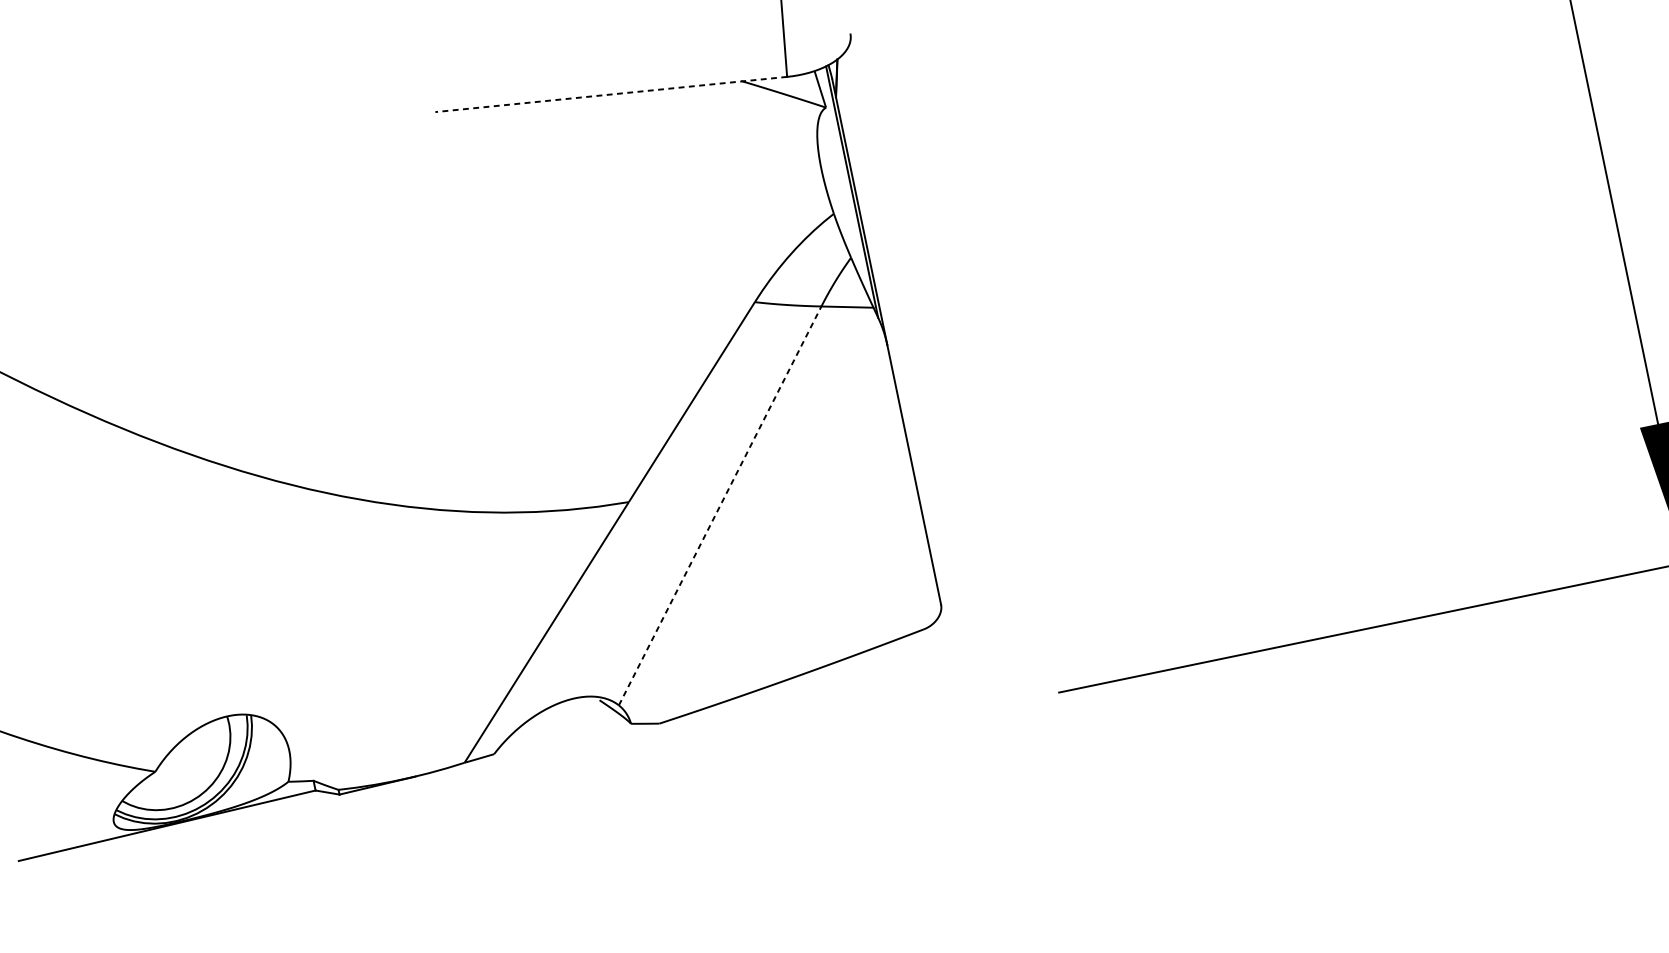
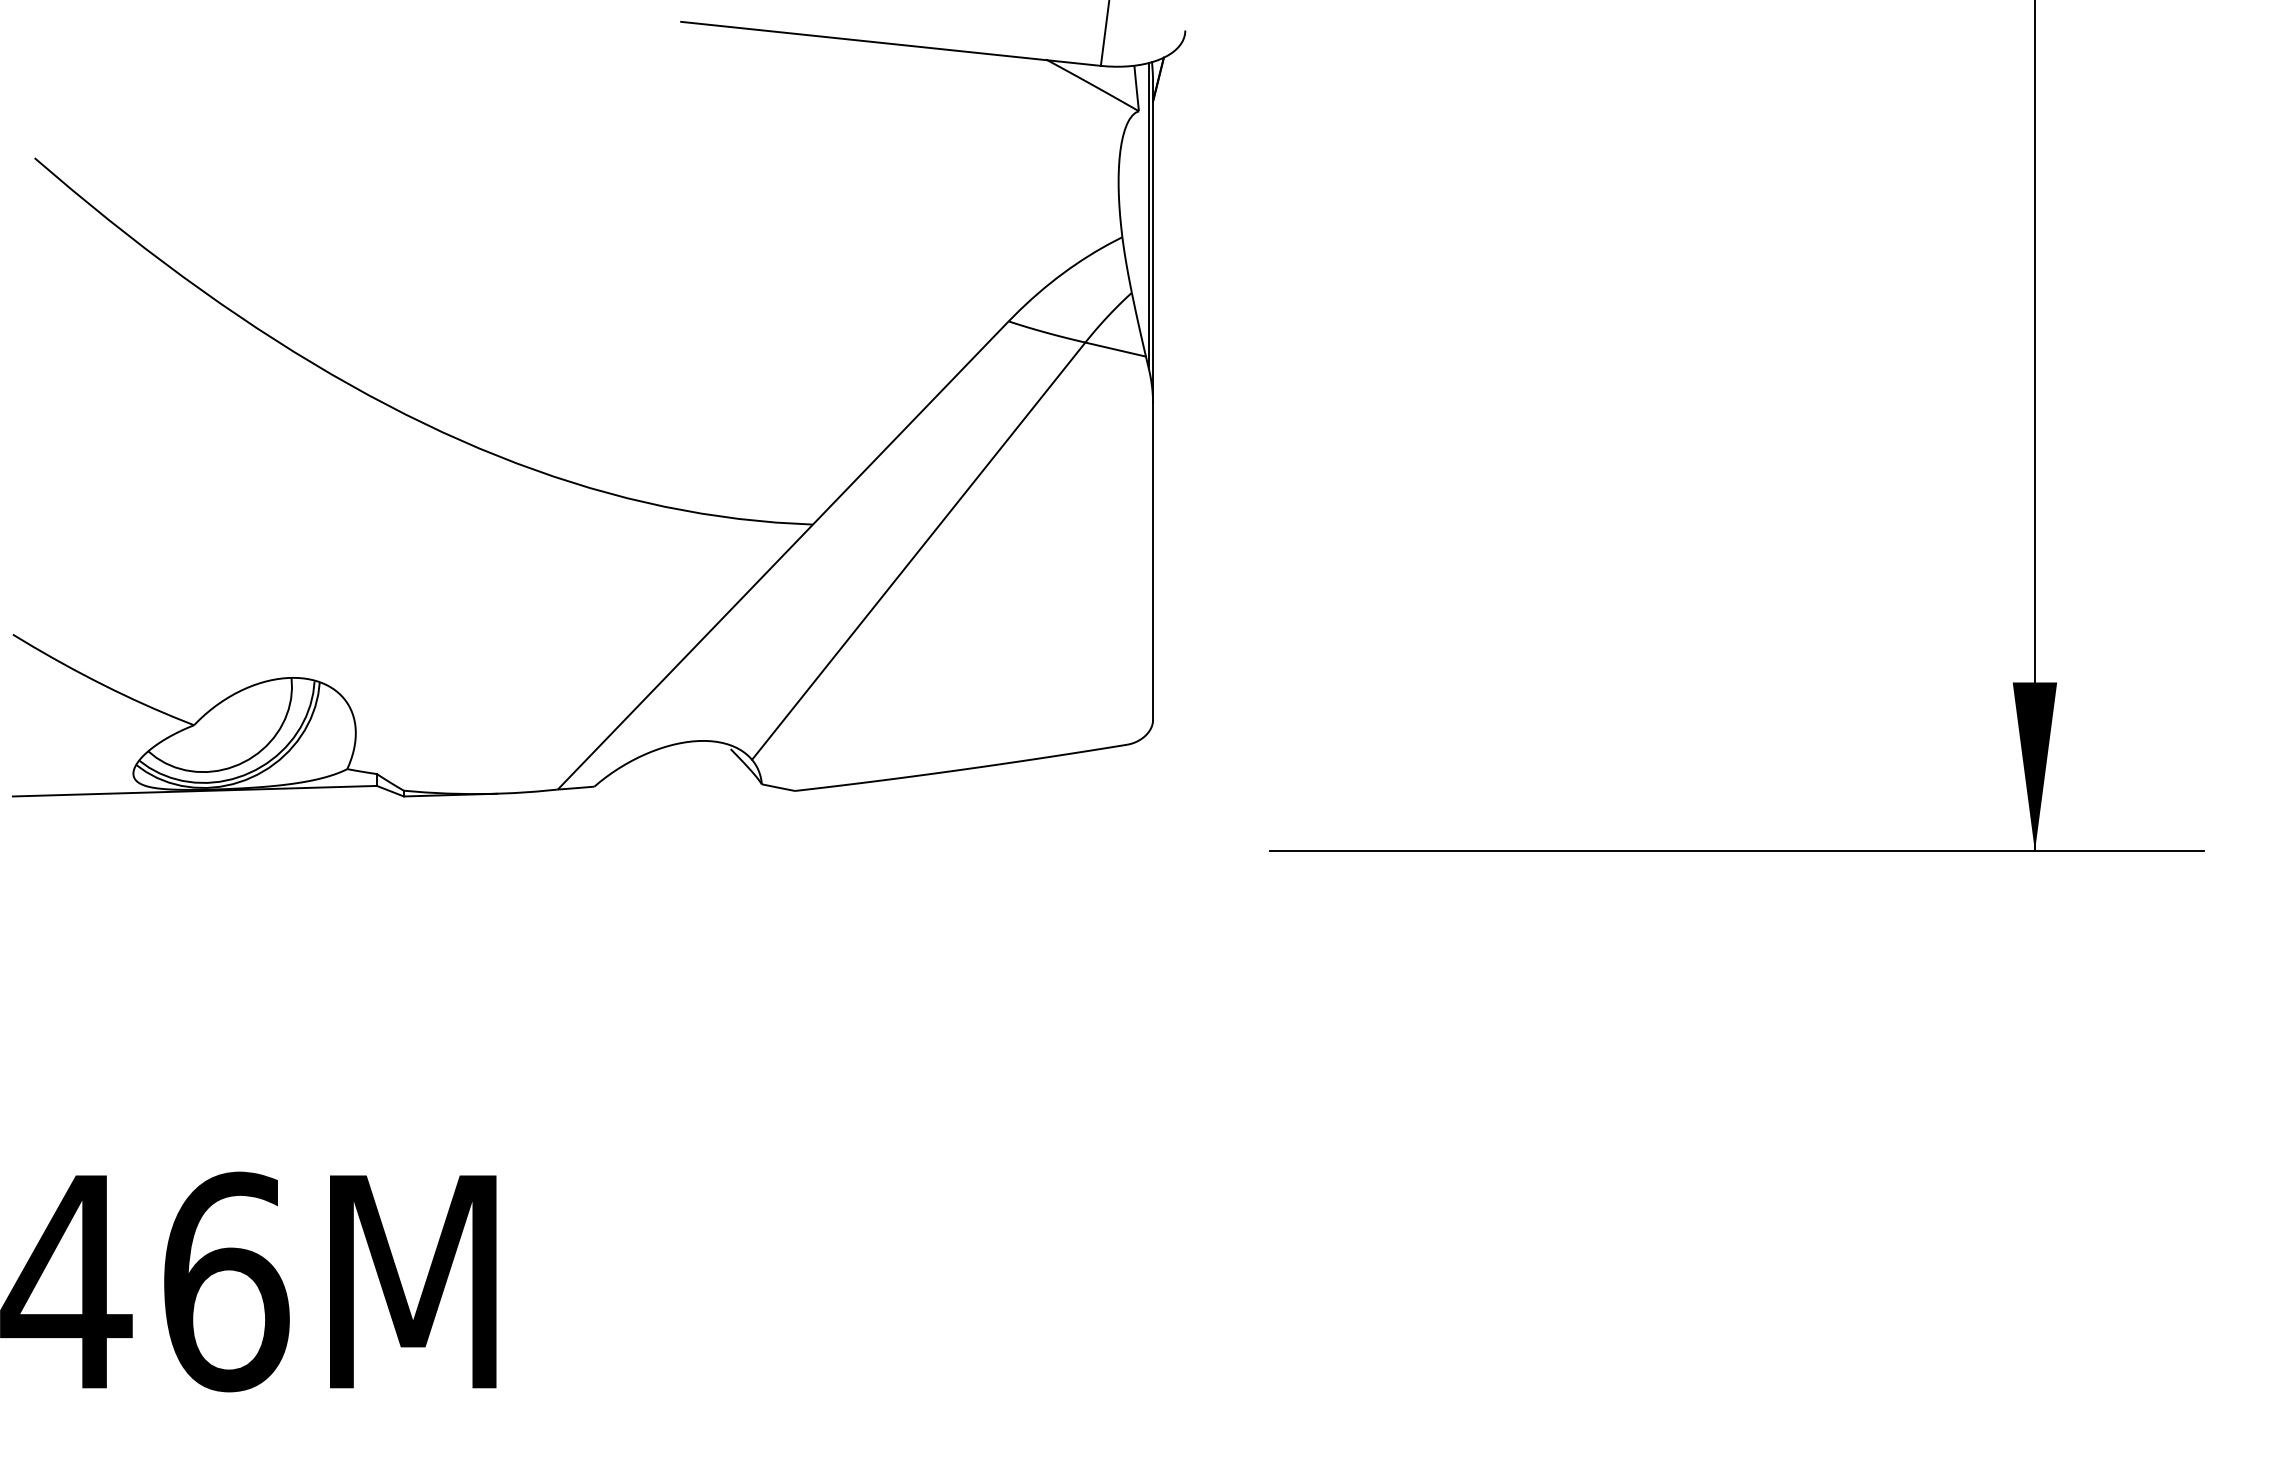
line: (610, 94) -> (890, 43), dashed -> solid
line: (720, 505) -> (919, 550), dashed -> solid

